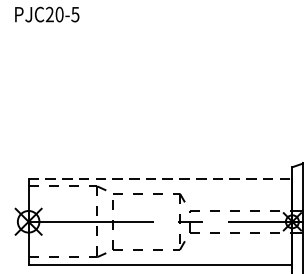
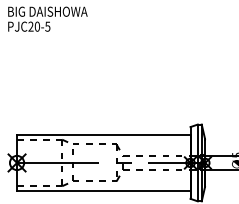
line: (160, 178) -> (103, 134), dashed -> solid

